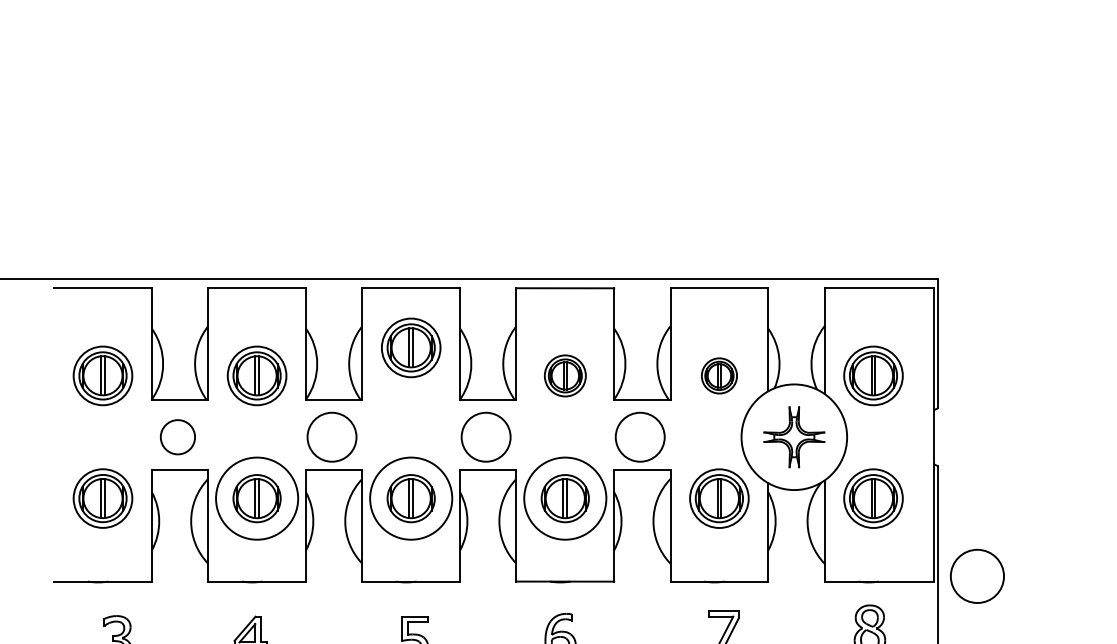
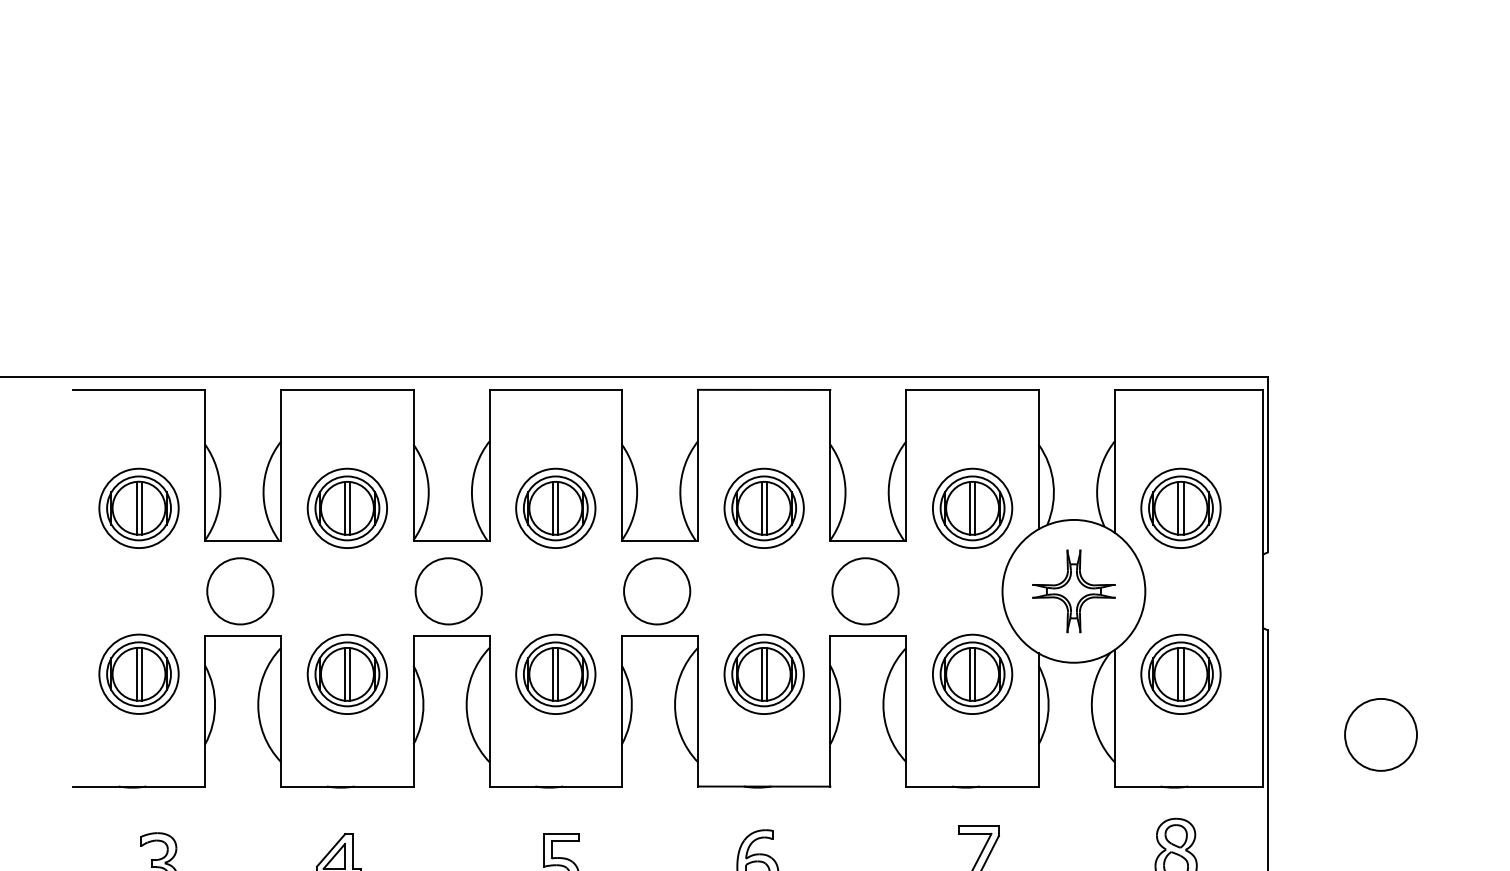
part: (411, 347) -> (556, 507), moved
part: (565, 375) -> (764, 507), size x1.43
part: (719, 375) -> (972, 507), size x1.67
circle: (177, 436) -> (239, 590), size x1.43
circle: (256, 498) -> (346, 674), size x0.71
circle: (410, 498) -> (554, 674), size x0.71
circle: (564, 498) -> (763, 674), size x0.71
circle: (977, 575) -> (1381, 733), moved

